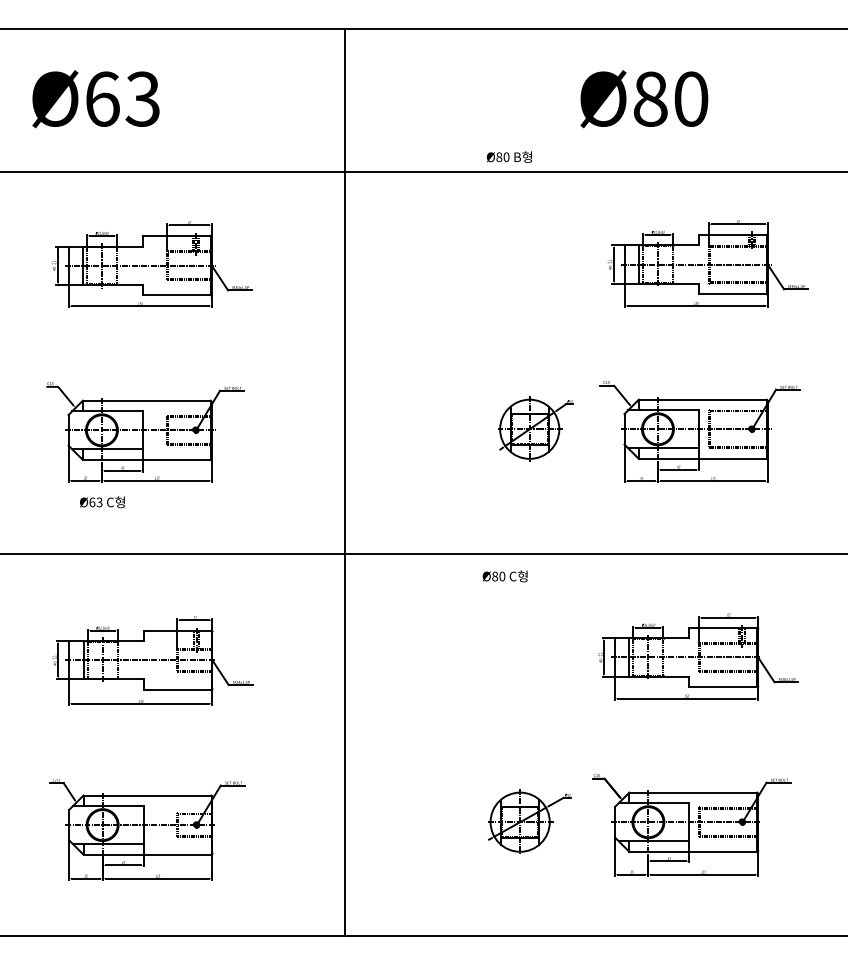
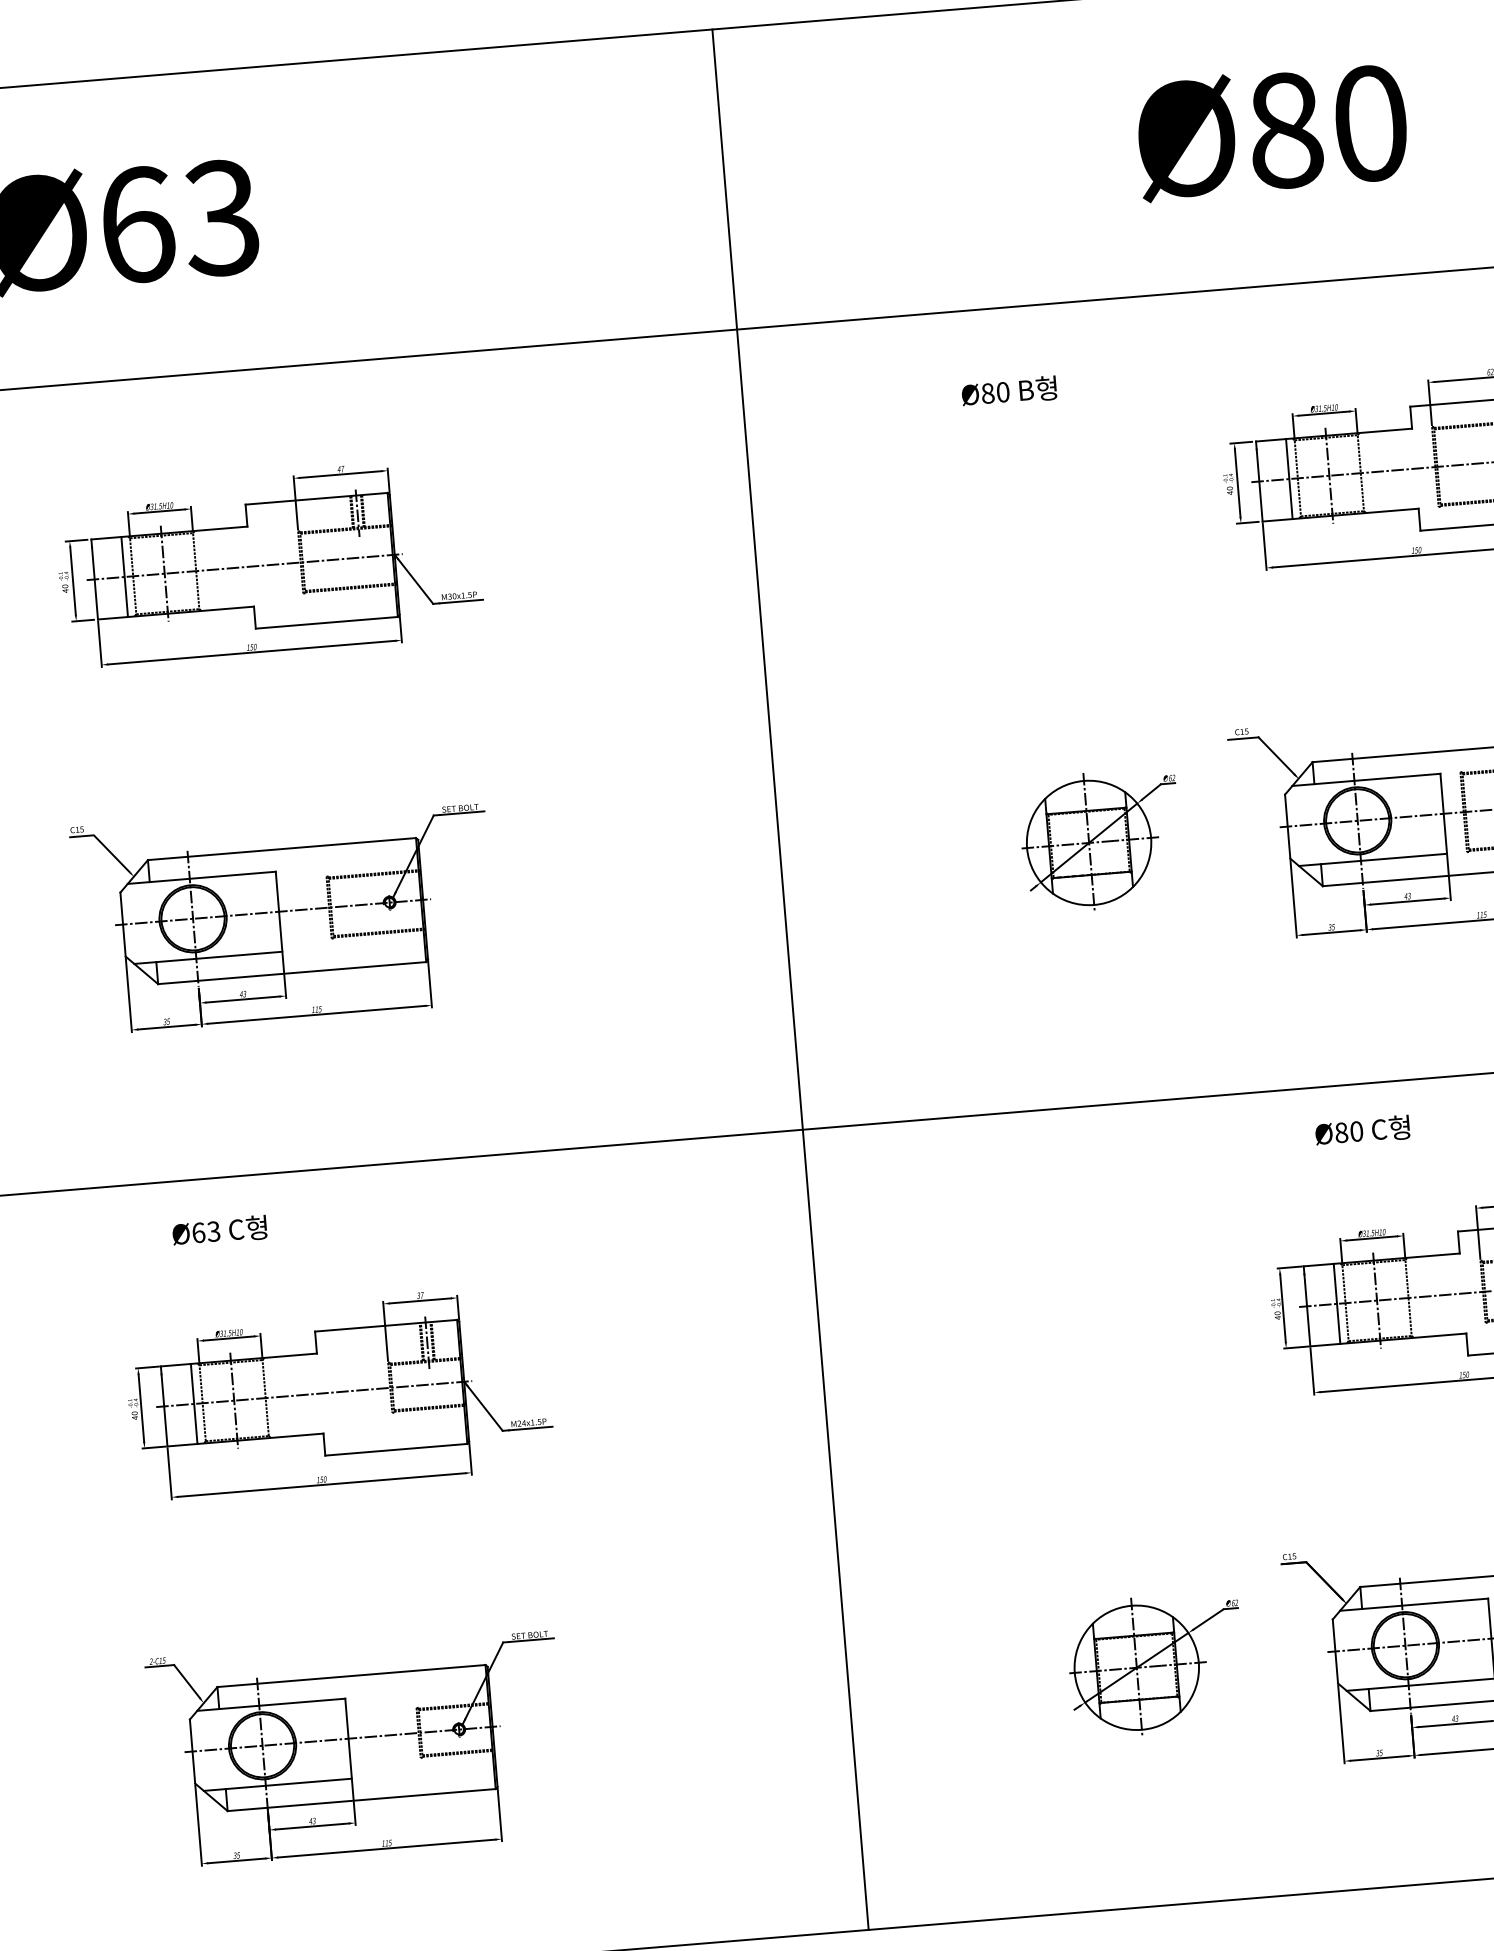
text: (509, 156) -> (1009, 390), moved
line: (344, 482) -> (789, 979), moved
text: (102, 502) -> (219, 1231), moved
text: (504, 576) -> (1361, 1131), moved

